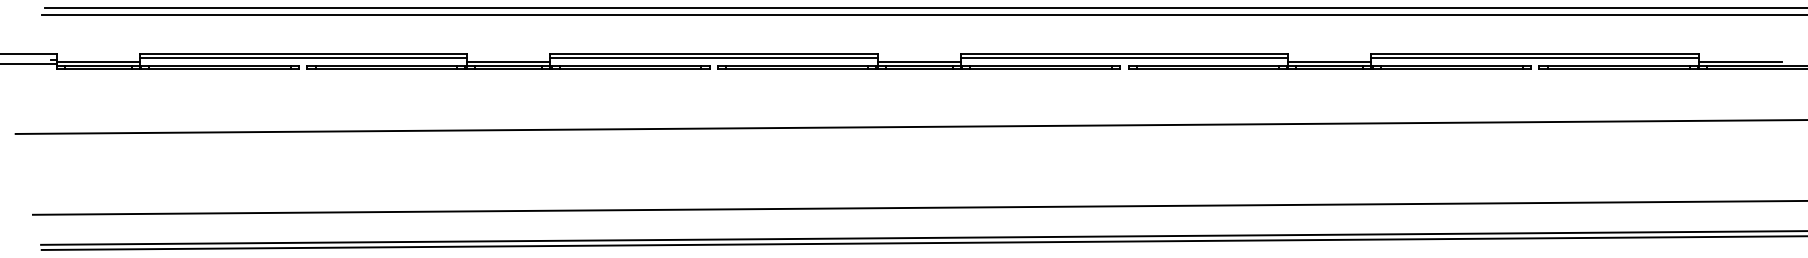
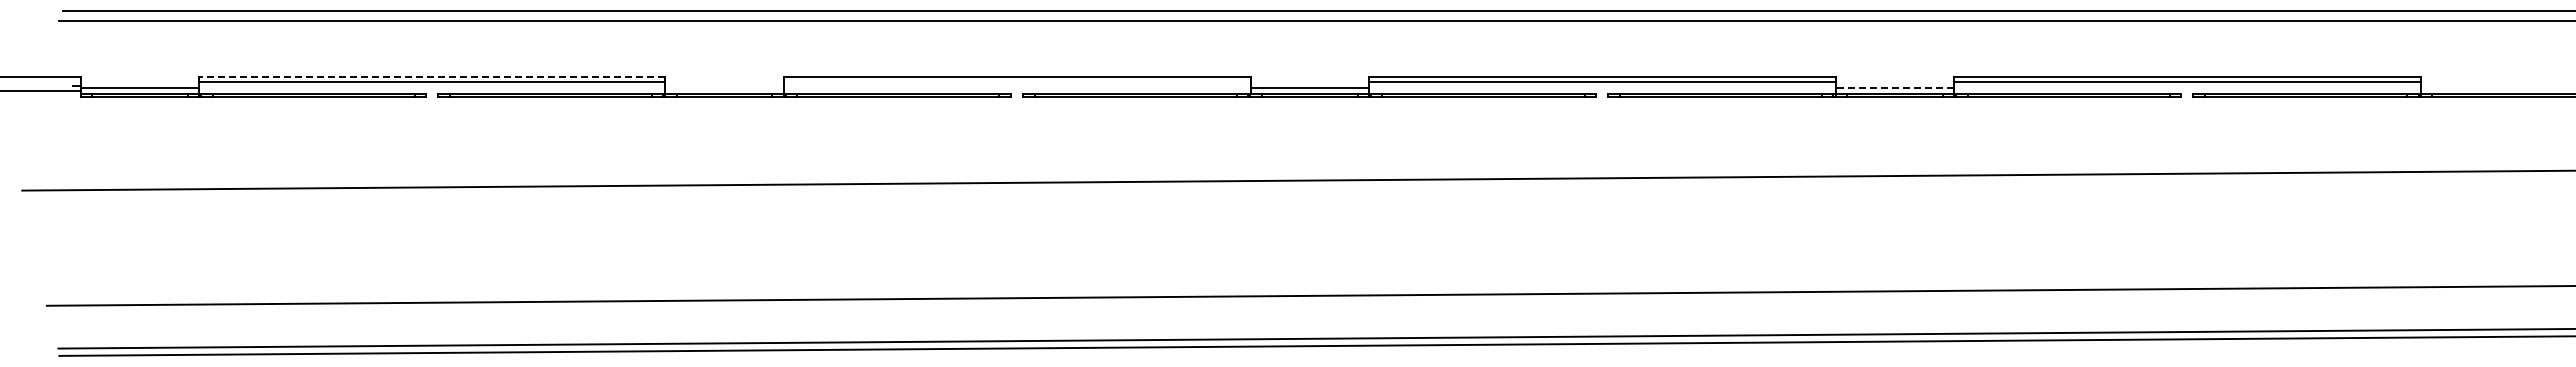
line: (302, 54) -> (431, 77), solid -> dashed
line: (713, 58) -> (1016, 82), removed
line: (508, 61) -> (724, 87), removed
line: (1329, 61) -> (1894, 87), solid -> dashed
line: (1740, 61) -> (2480, 87), removed

